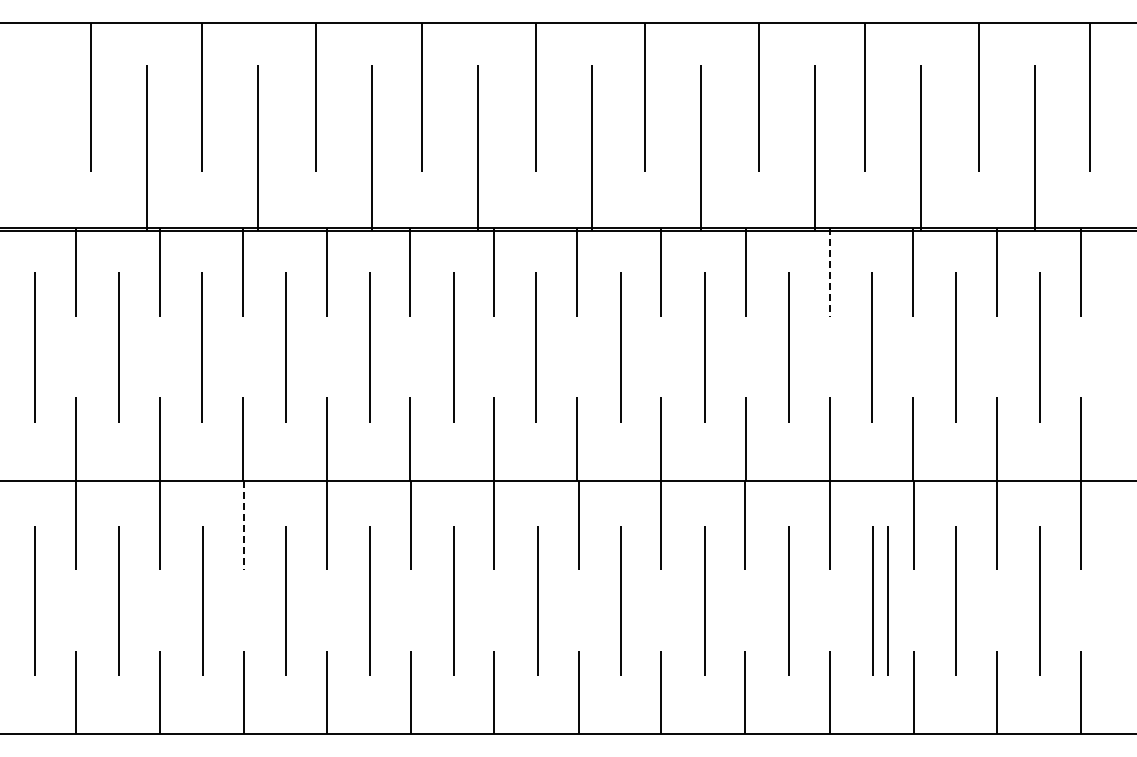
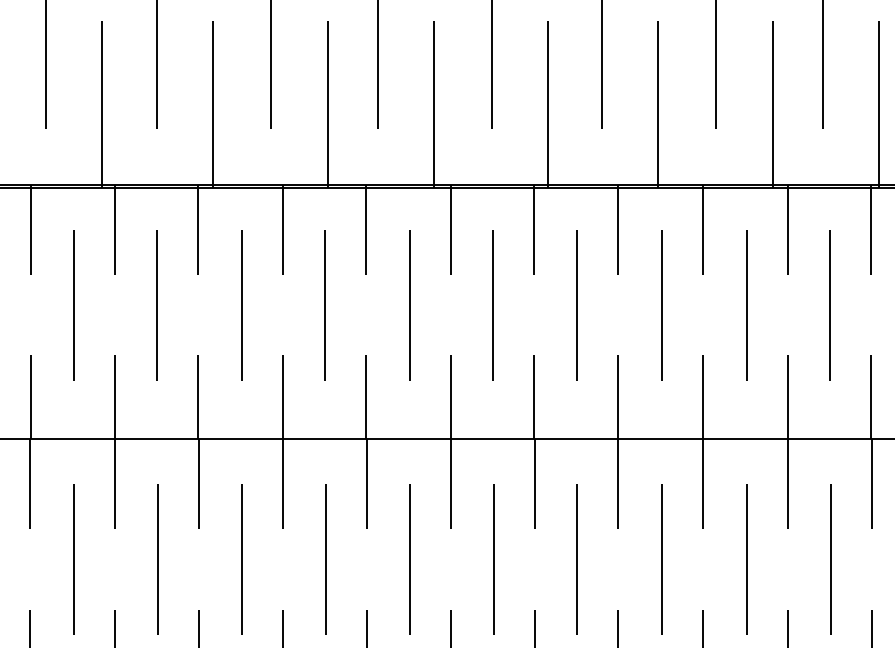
line: (829, 272) -> (787, 229), dashed -> solid
line: (244, 525) -> (199, 483), dashed -> solid
line: (887, 600) -> (845, 559), removed

